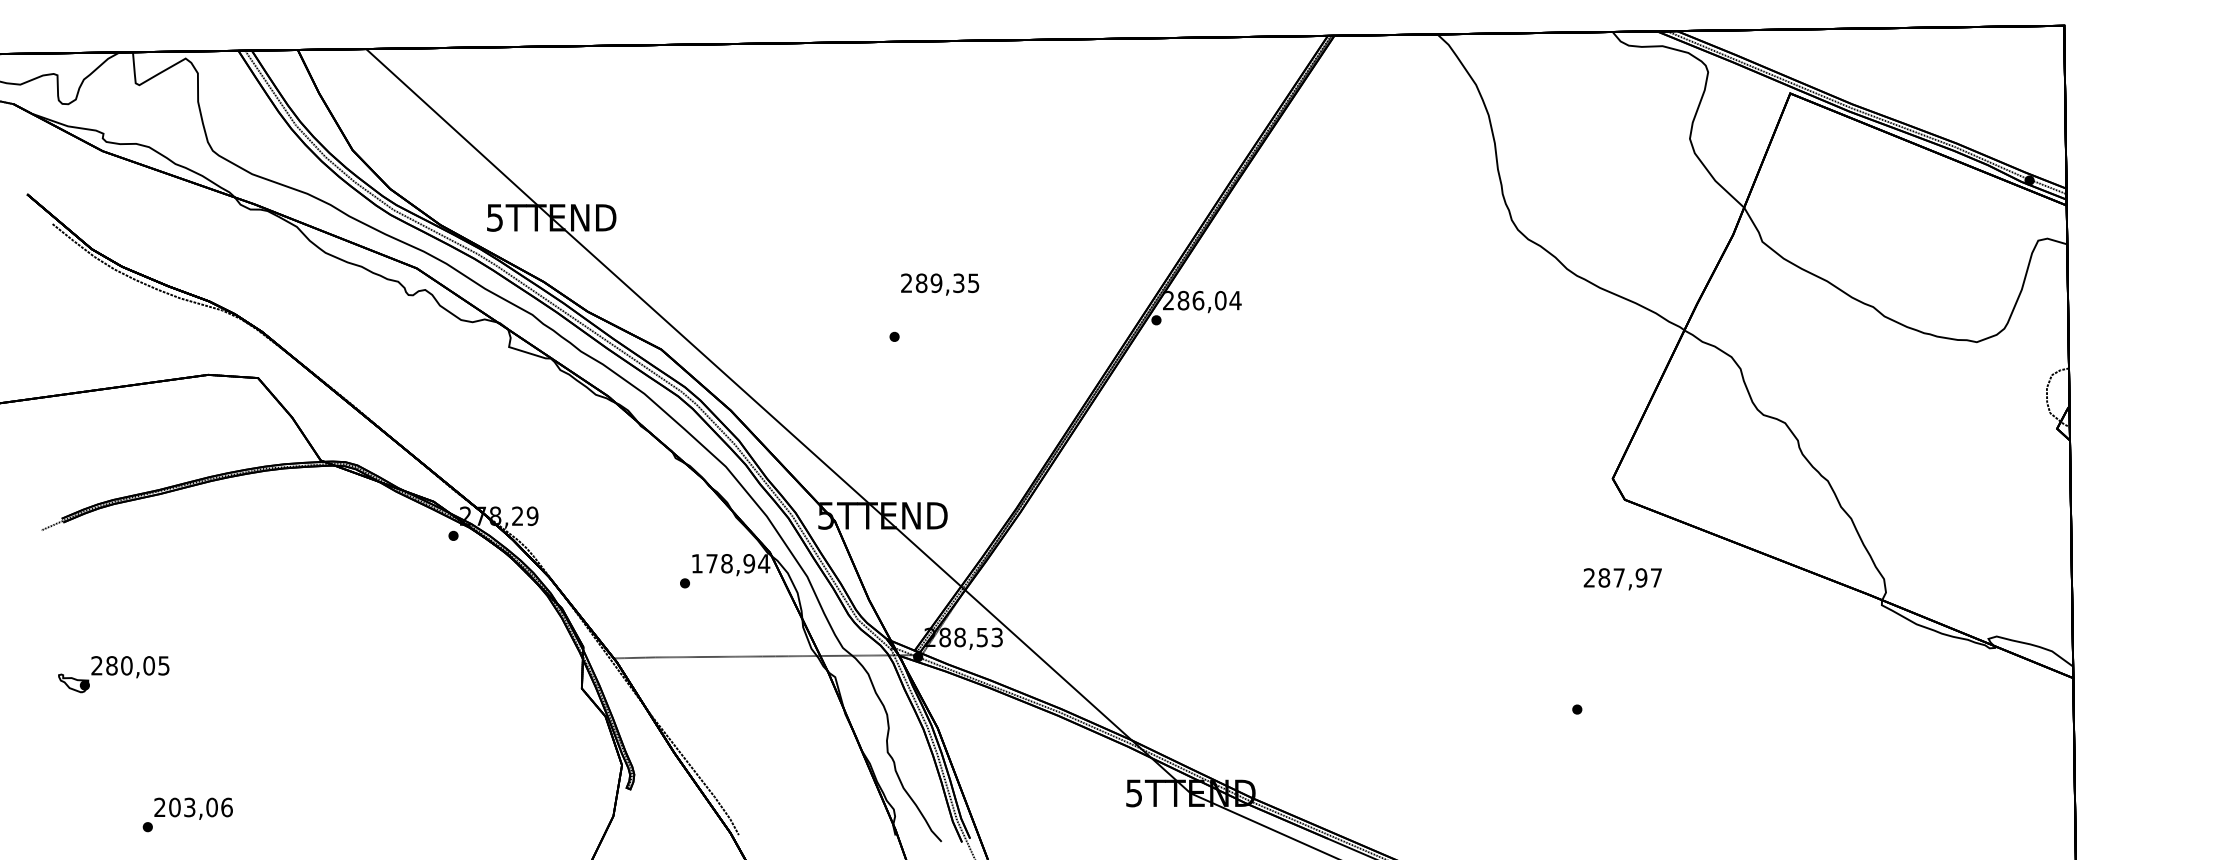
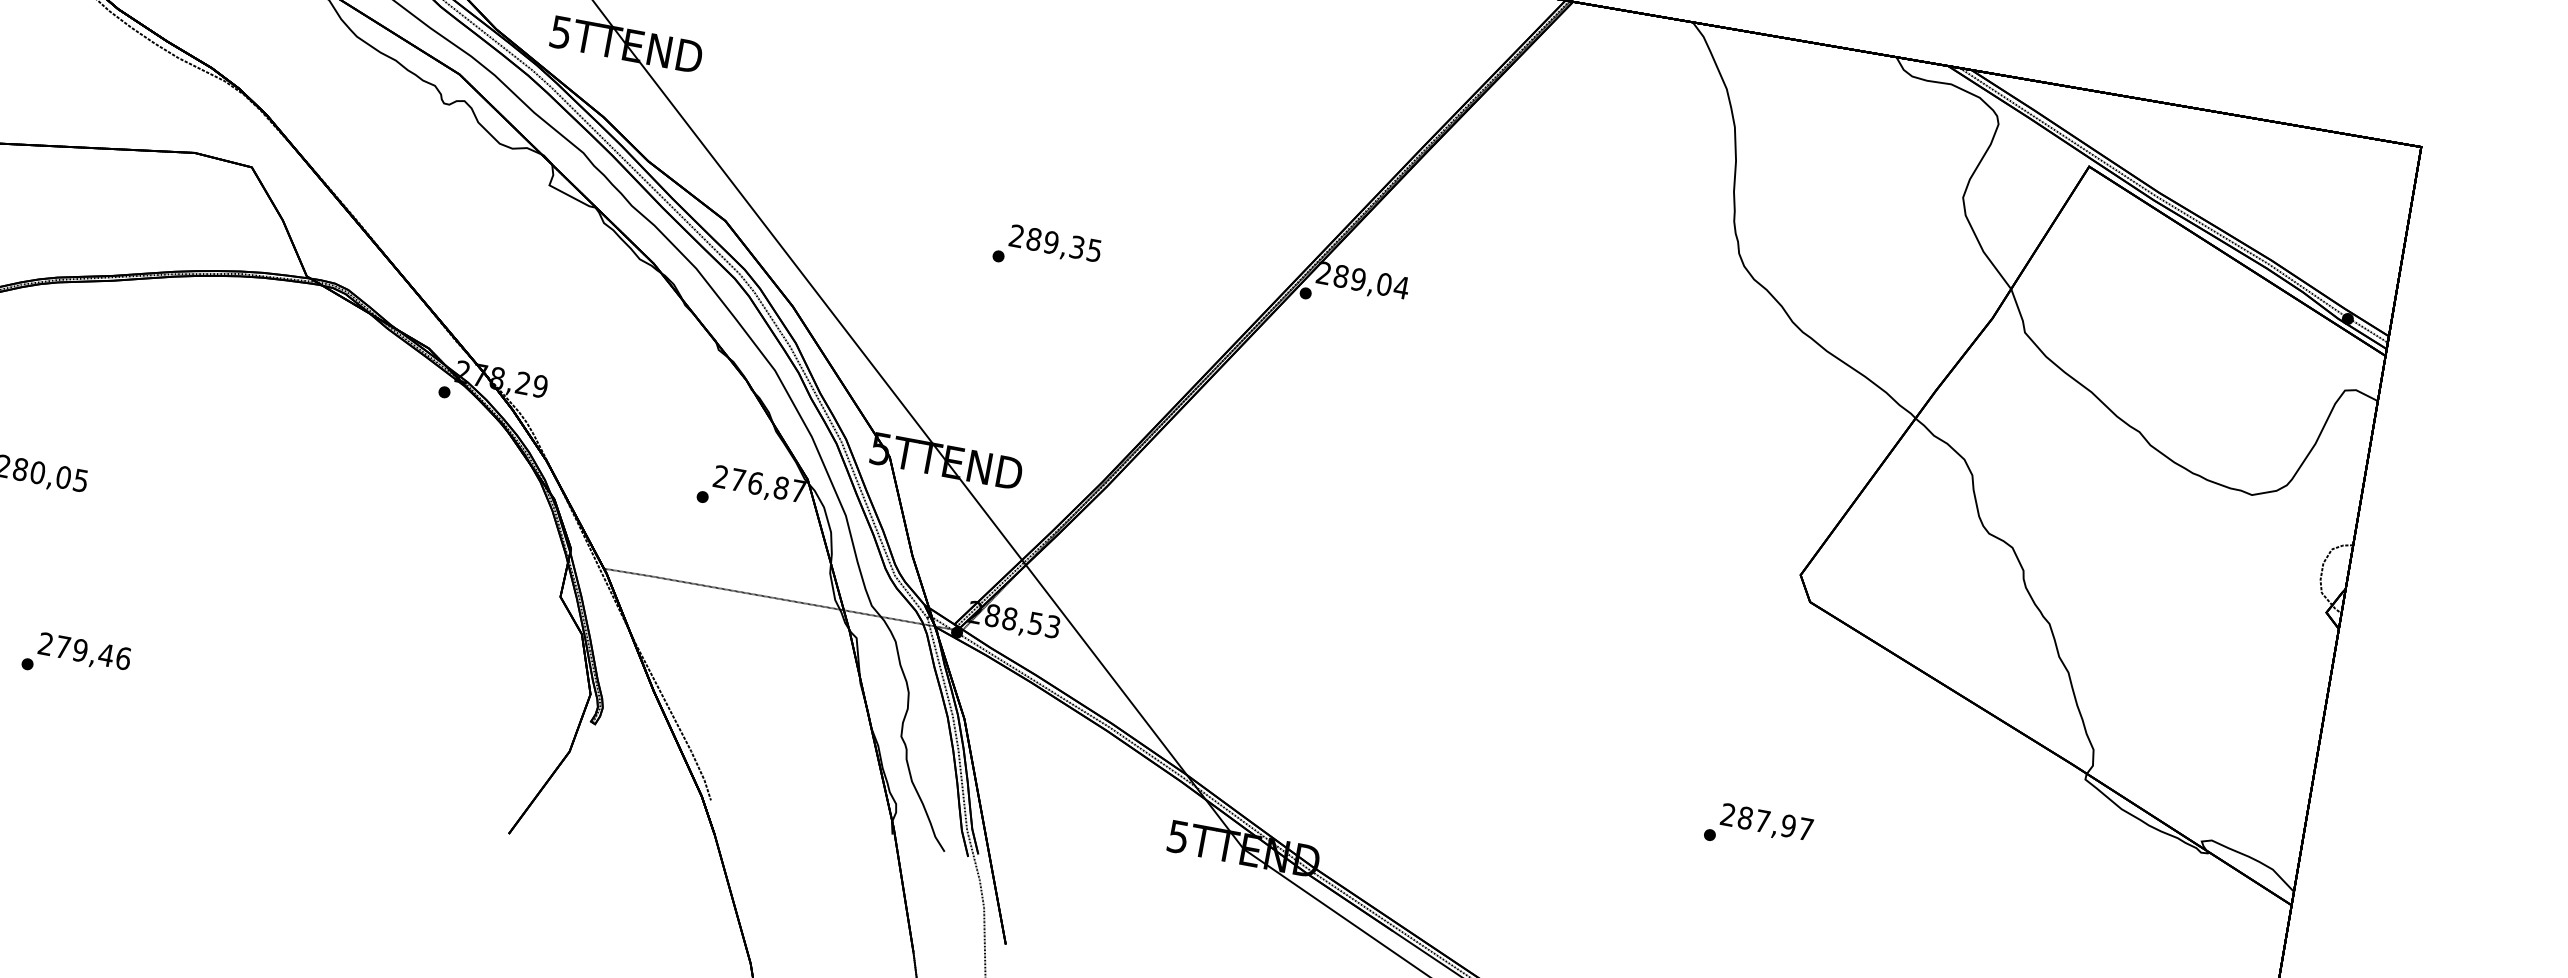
text: (940, 284) -> (1055, 244), moved
text: (1198, 300) -> (1358, 279), 286,04 -> 289,04
text: (730, 563) -> (759, 483), 178,94 -> 276,87
text: (1622, 579) -> (1766, 823), moved
text: (193, 807) -> (84, 651), 203,06 -> 279,46

